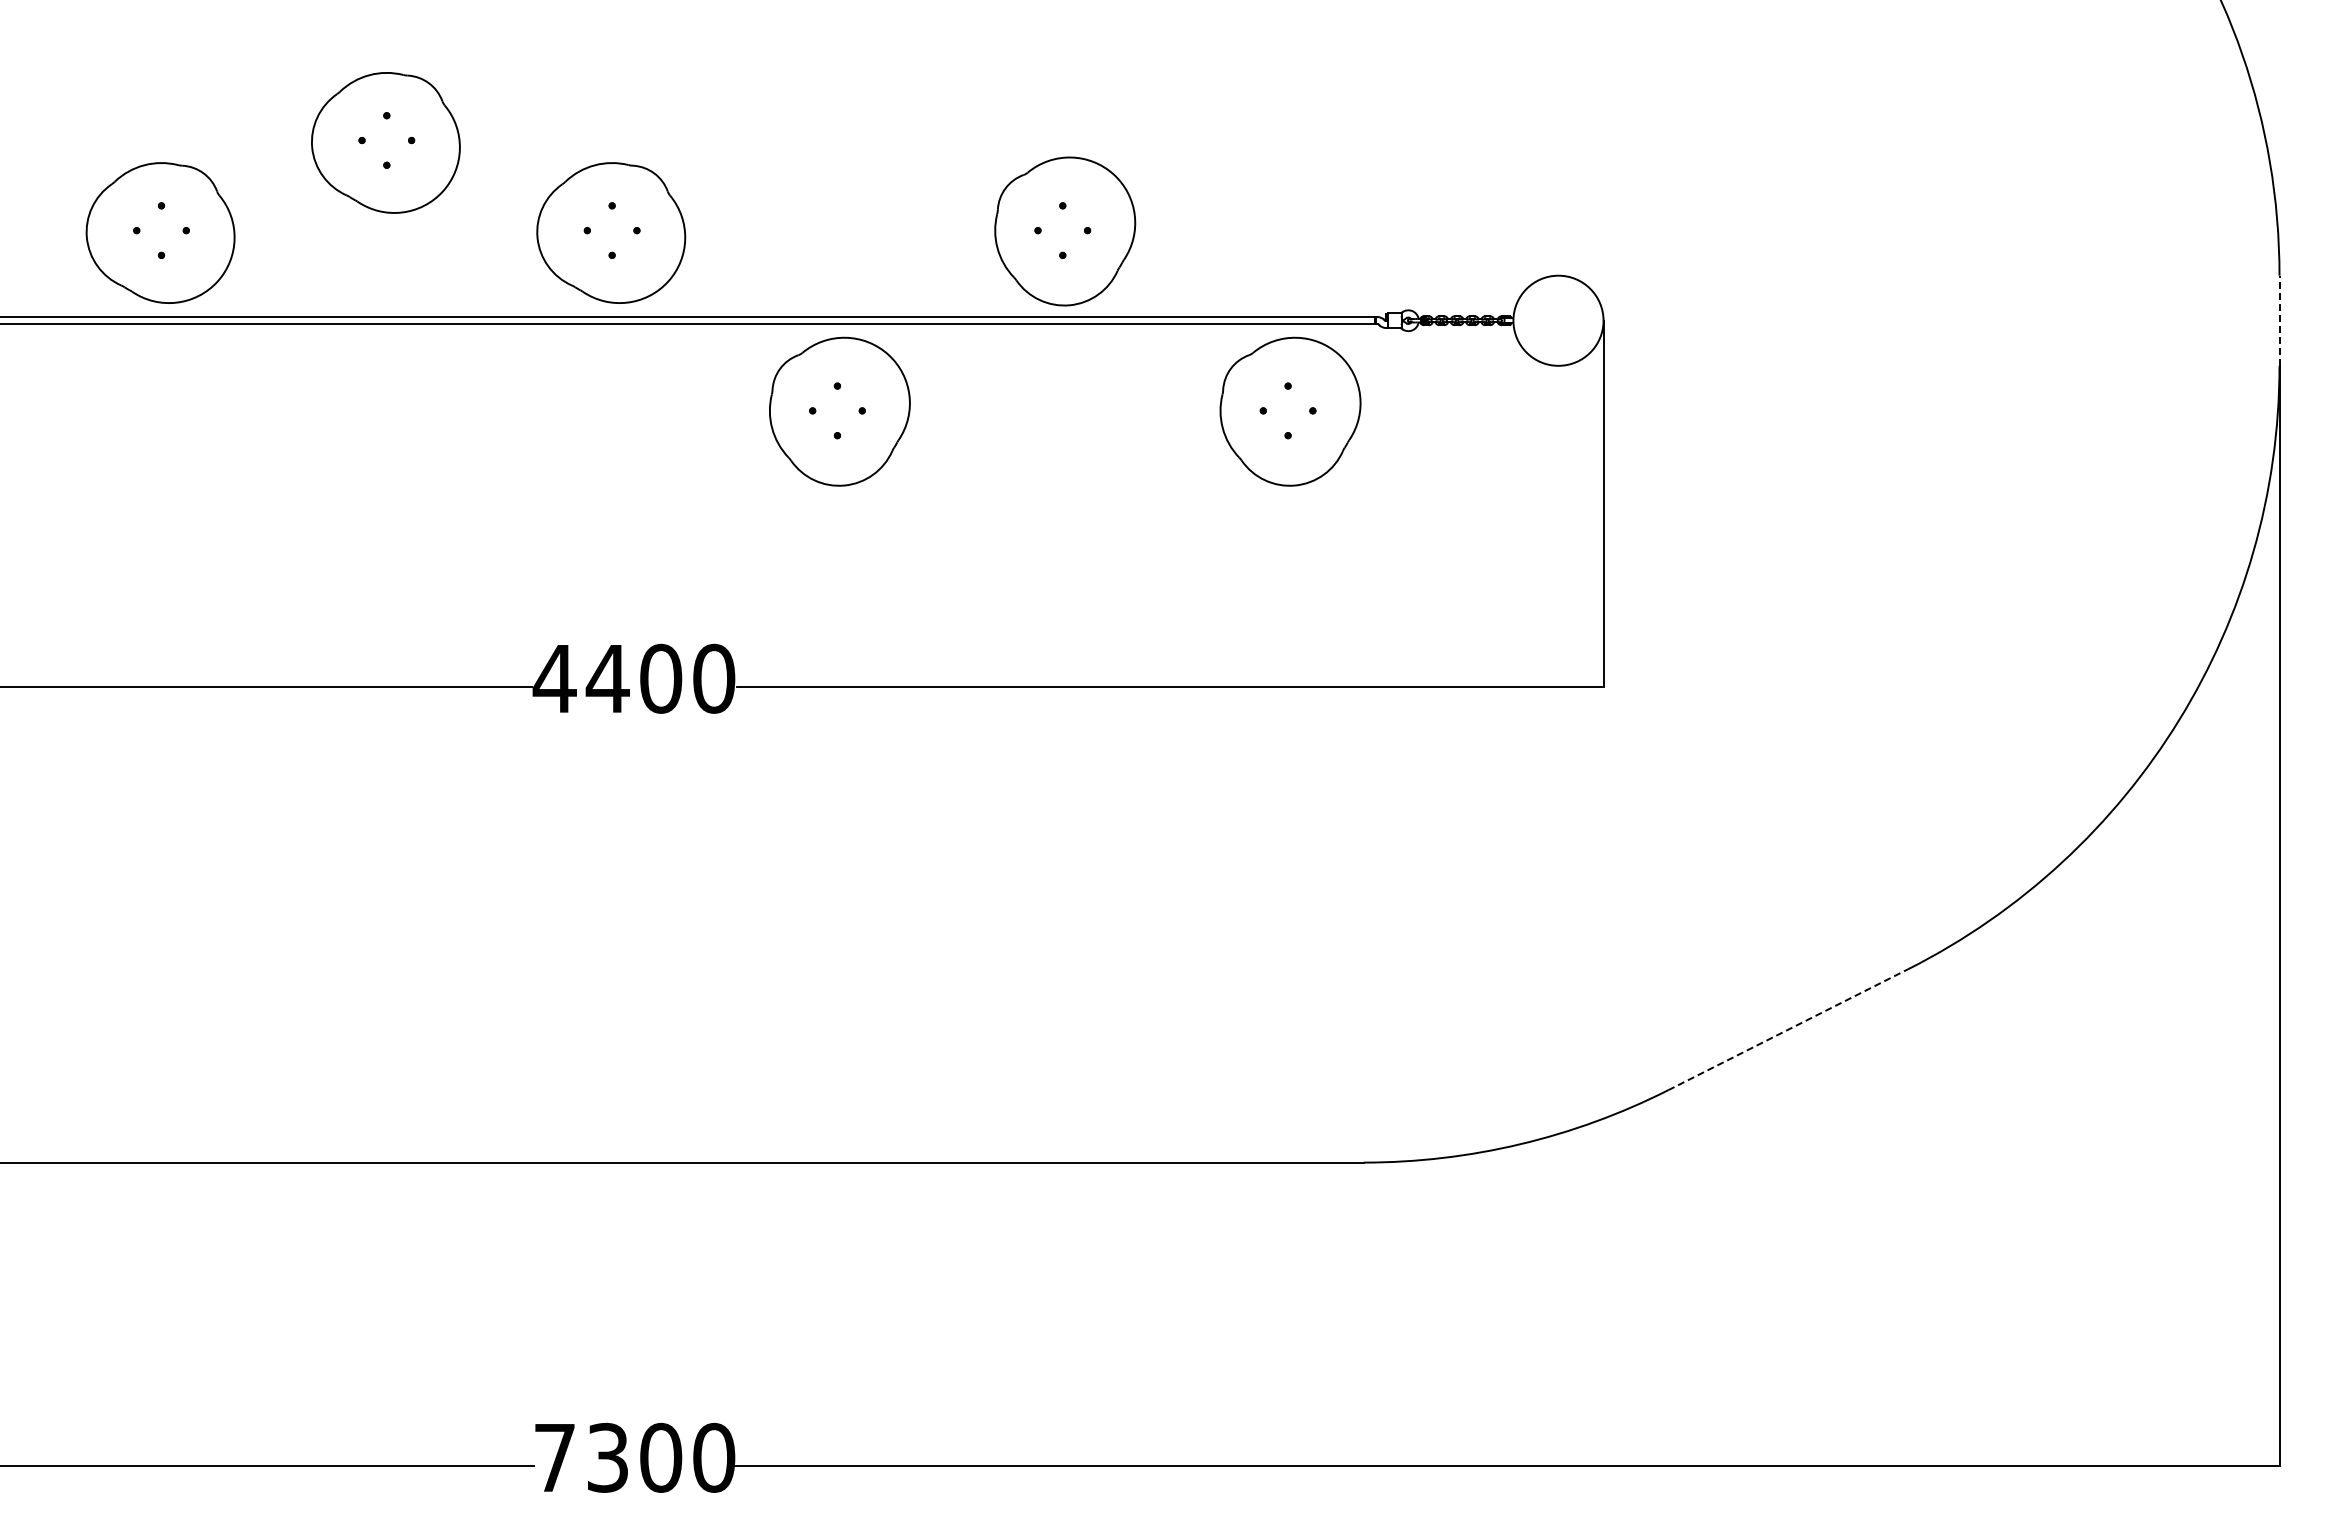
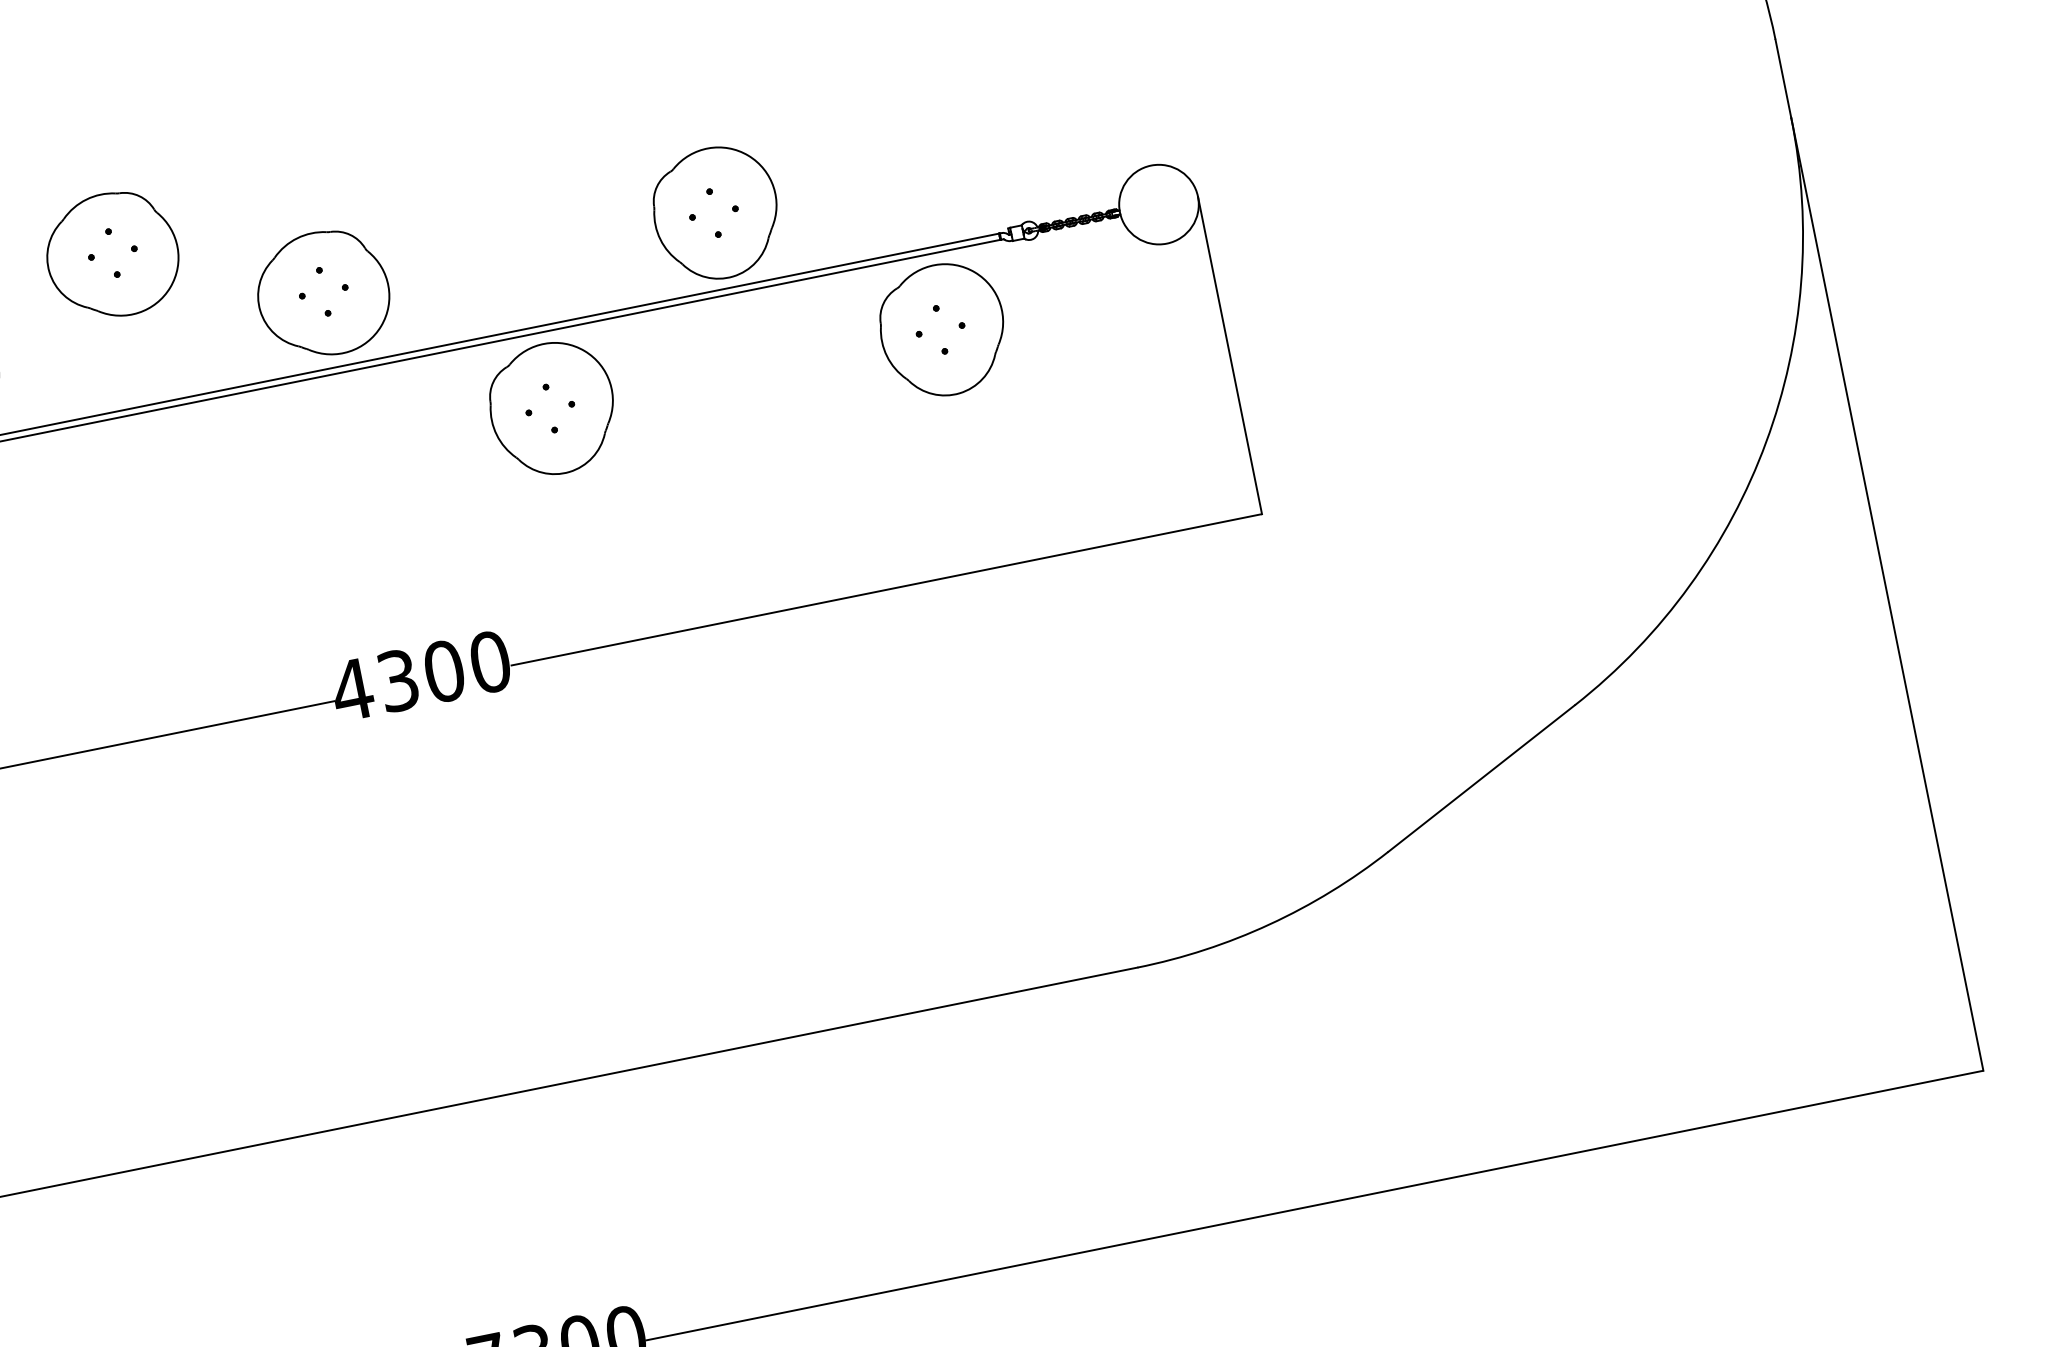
line: (2279, 320) -> (1783, 78), dashed -> solid
text: (607, 678) -> (397, 680), 4400 -> 4300
line: (1788, 1029) -> (1481, 778), dashed -> solid

